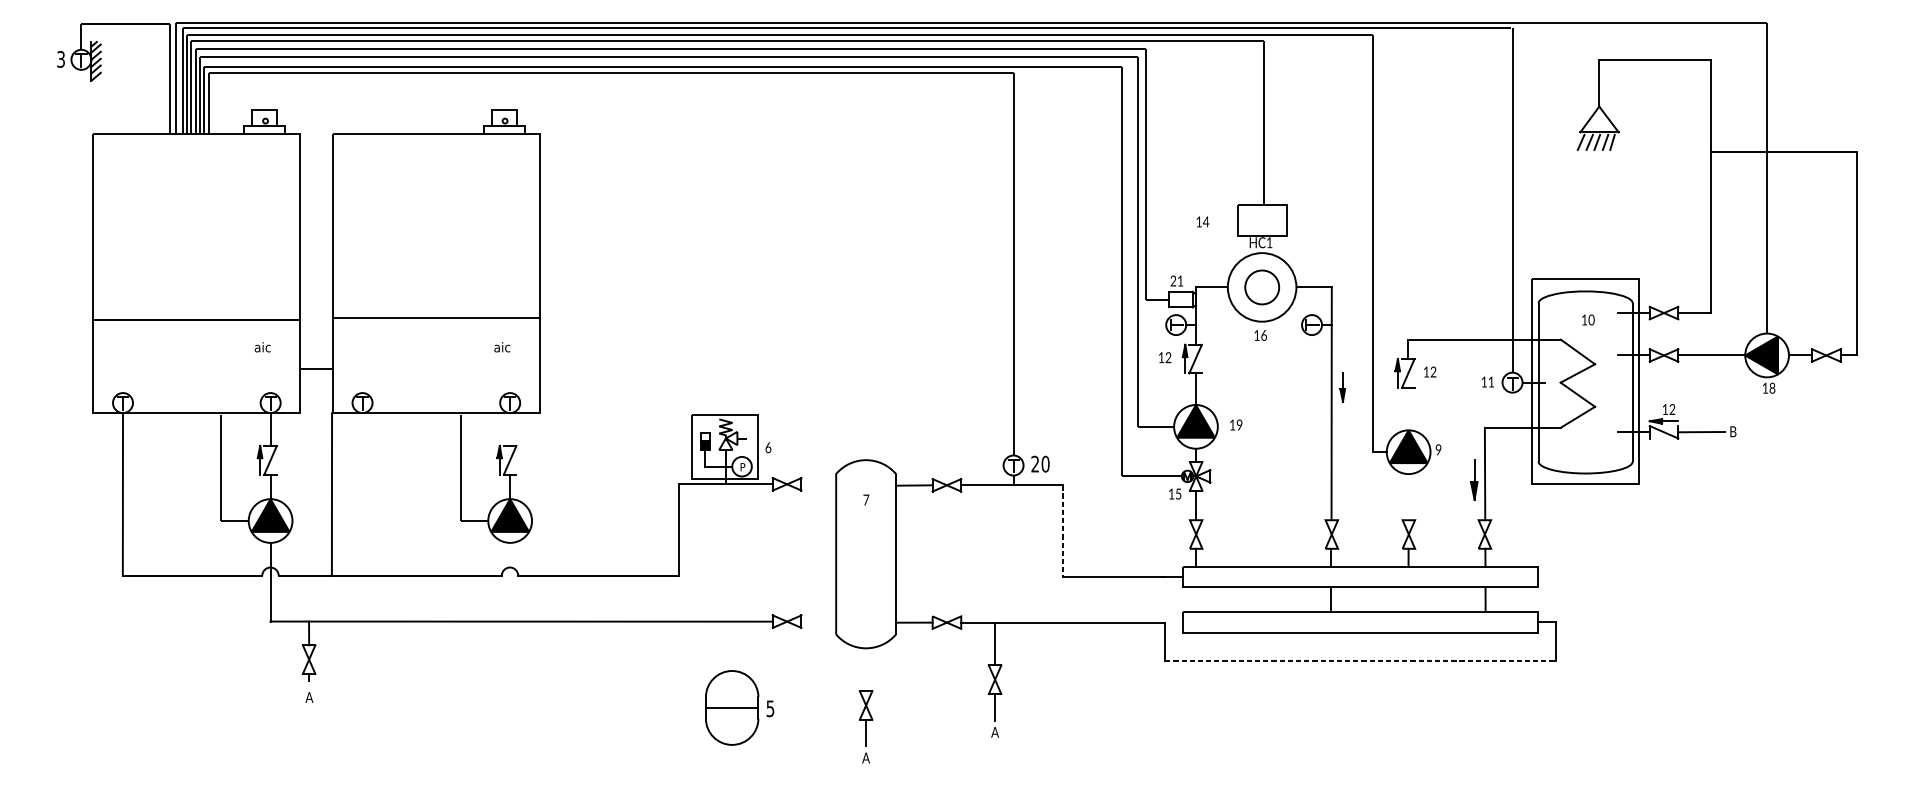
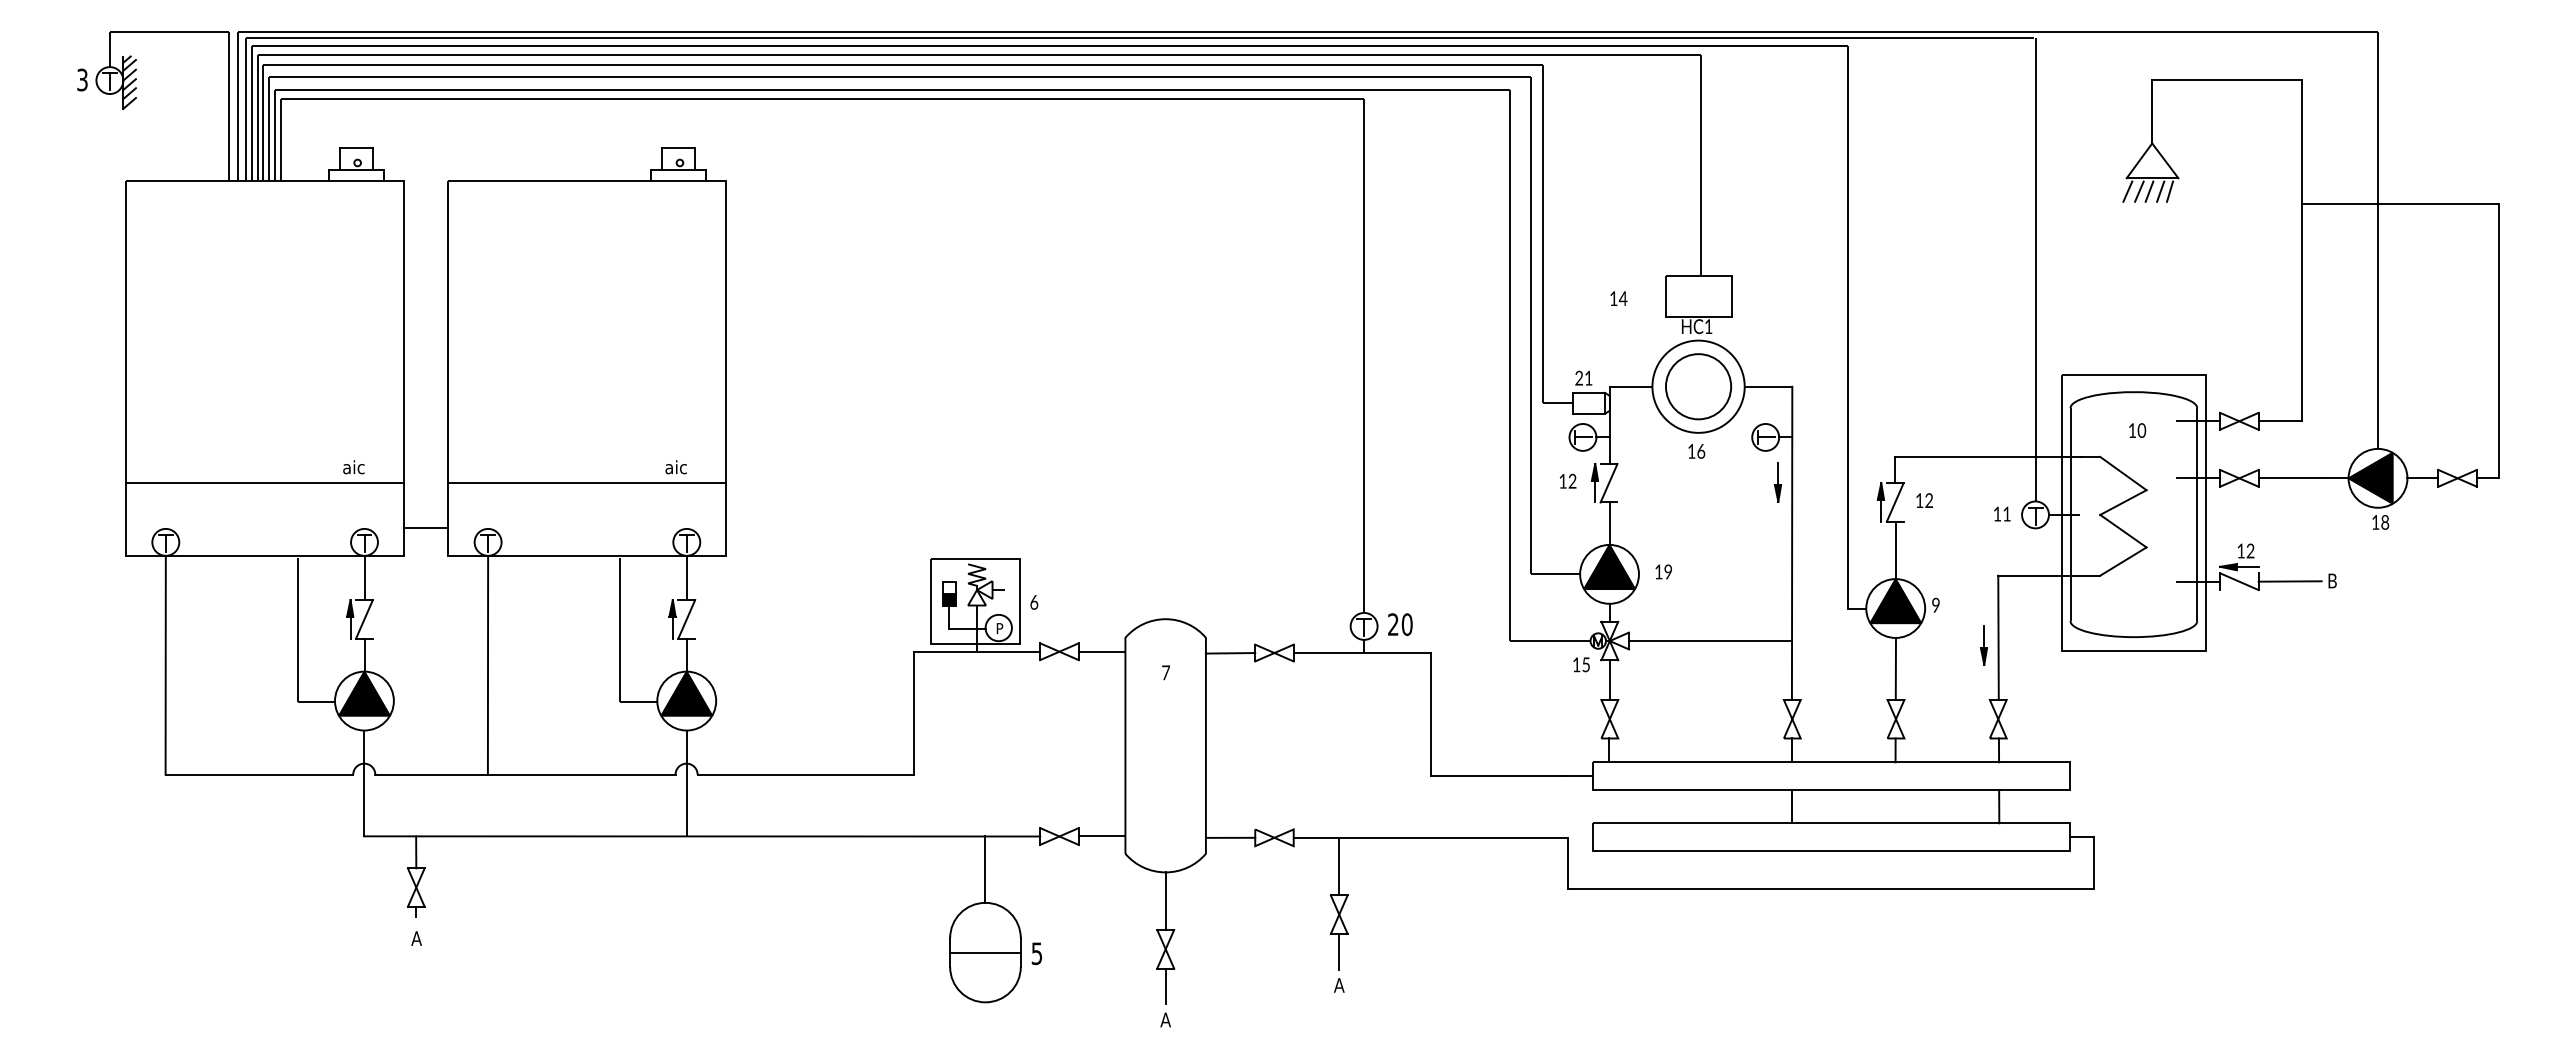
circle: (1262, 287) -> (1698, 386), size x1.43
line: (436, 318) -> (587, 483), moved
line: (196, 320) -> (264, 483), moved
line: (316, 368) -> (426, 528), moved
part: (1343, 387) -> (1778, 482), moved
line: (1408, 409) -> (1895, 550), added
line: (509, 429) -> (686, 577), added
line: (1271, 476) -> (1710, 641), added
part: (1473, 479) -> (1983, 645), size x0.71
line: (818, 484) -> (1101, 651), added
line: (331, 493) -> (487, 664), moved
line: (1408, 497) -> (1895, 669), added
line: (1063, 530) -> (1431, 714), dashed -> solid
line: (509, 582) -> (686, 783), added
line: (818, 621) -> (1101, 836), added
line: (732, 646) -> (985, 869), added
line: (1360, 660) -> (1831, 888), dashed -> solid
line: (865, 669) -> (1165, 901), added

